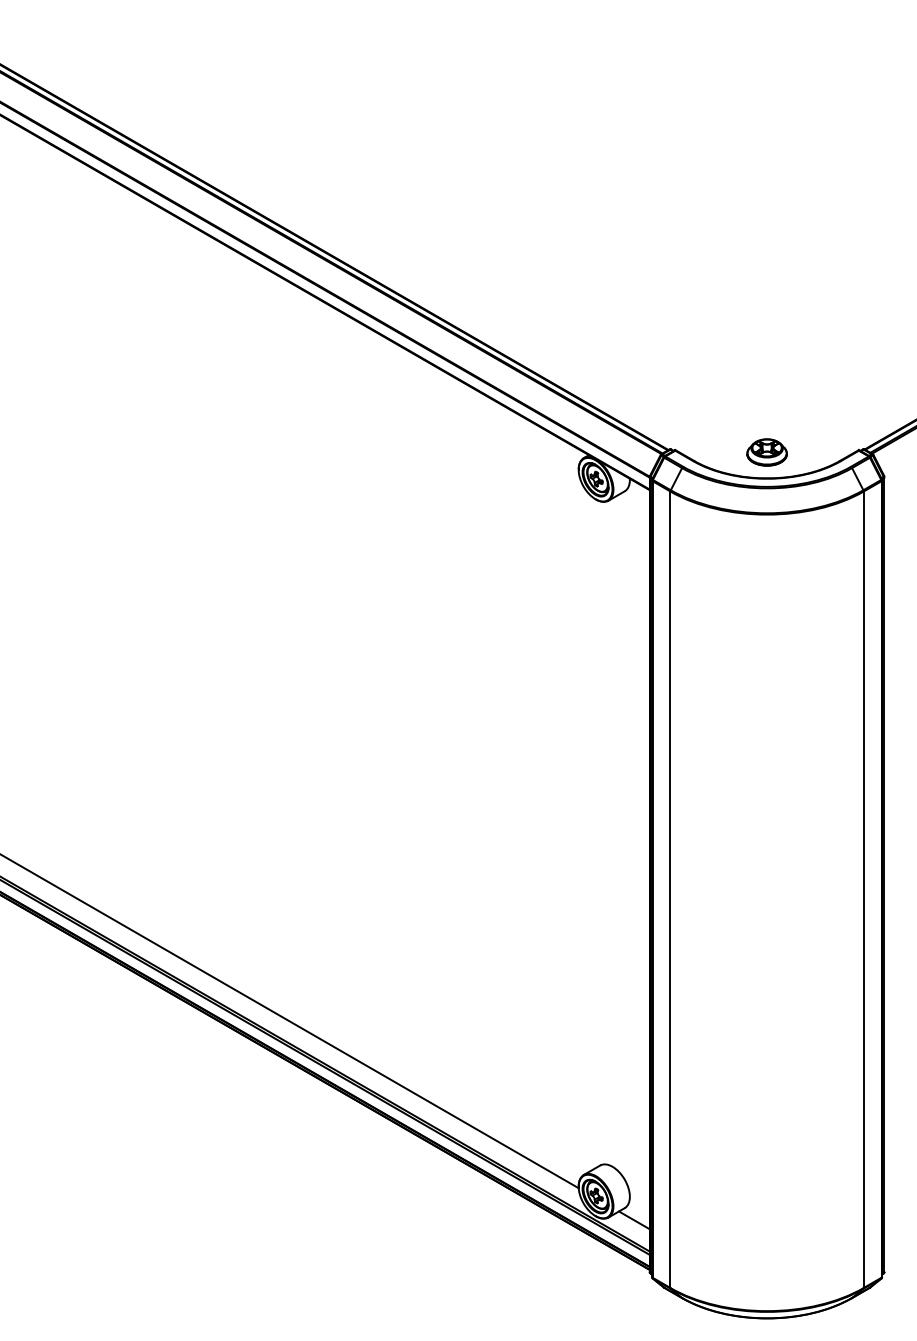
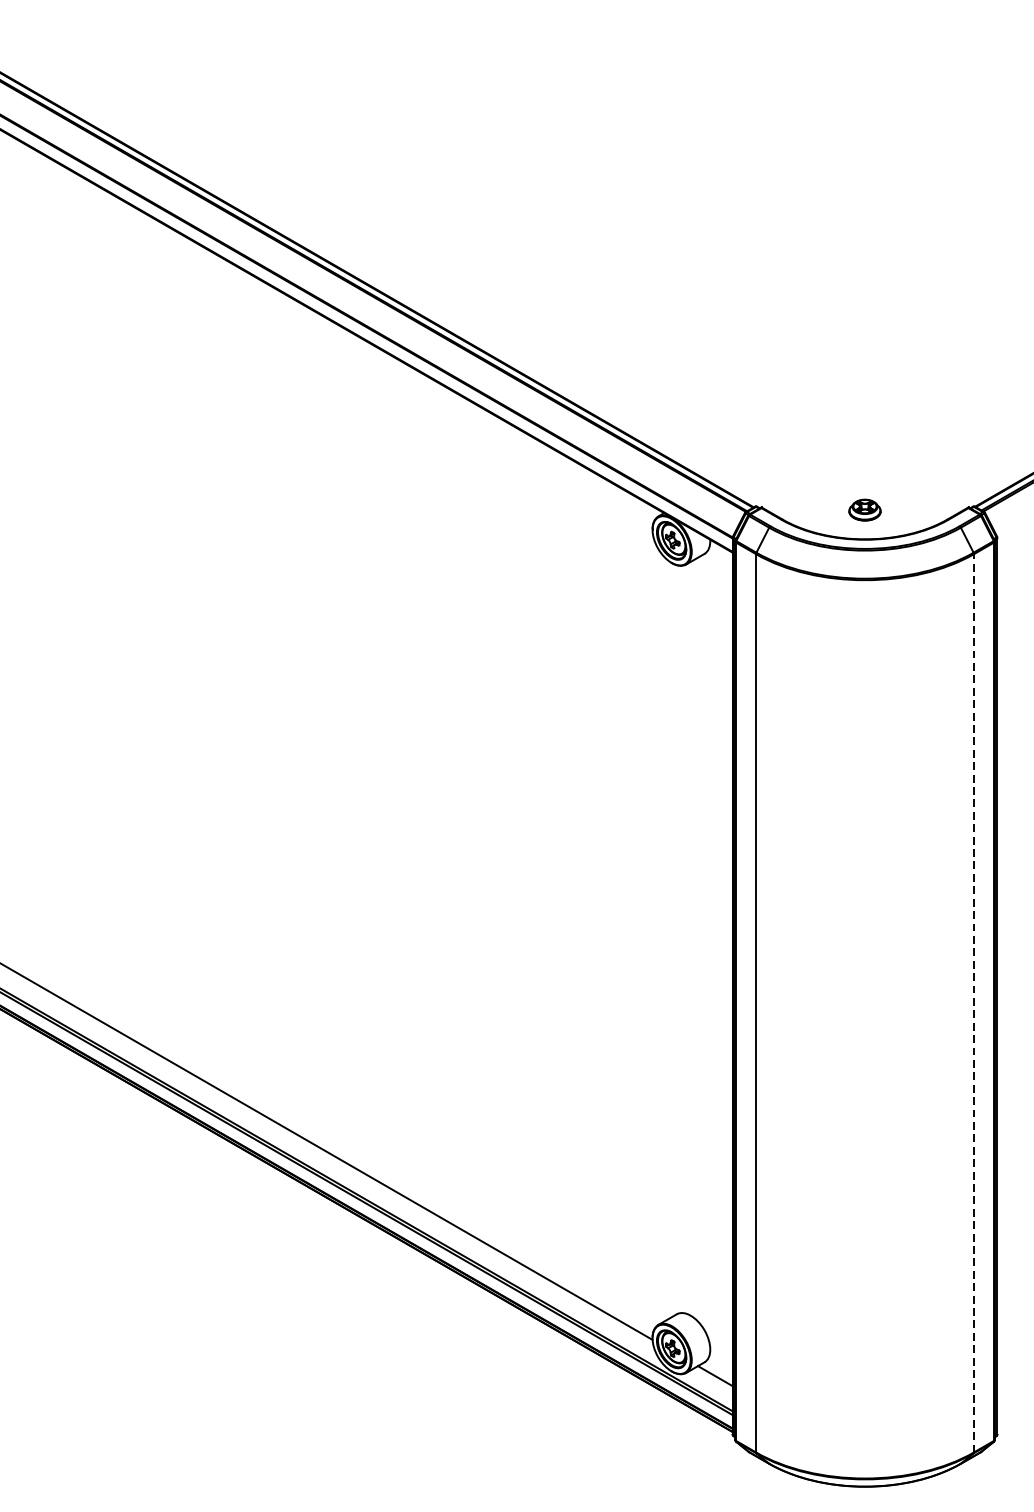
part: (766, 452) -> (864, 510), size x0.7
line: (863, 889) -> (973, 1002), solid -> dashed

